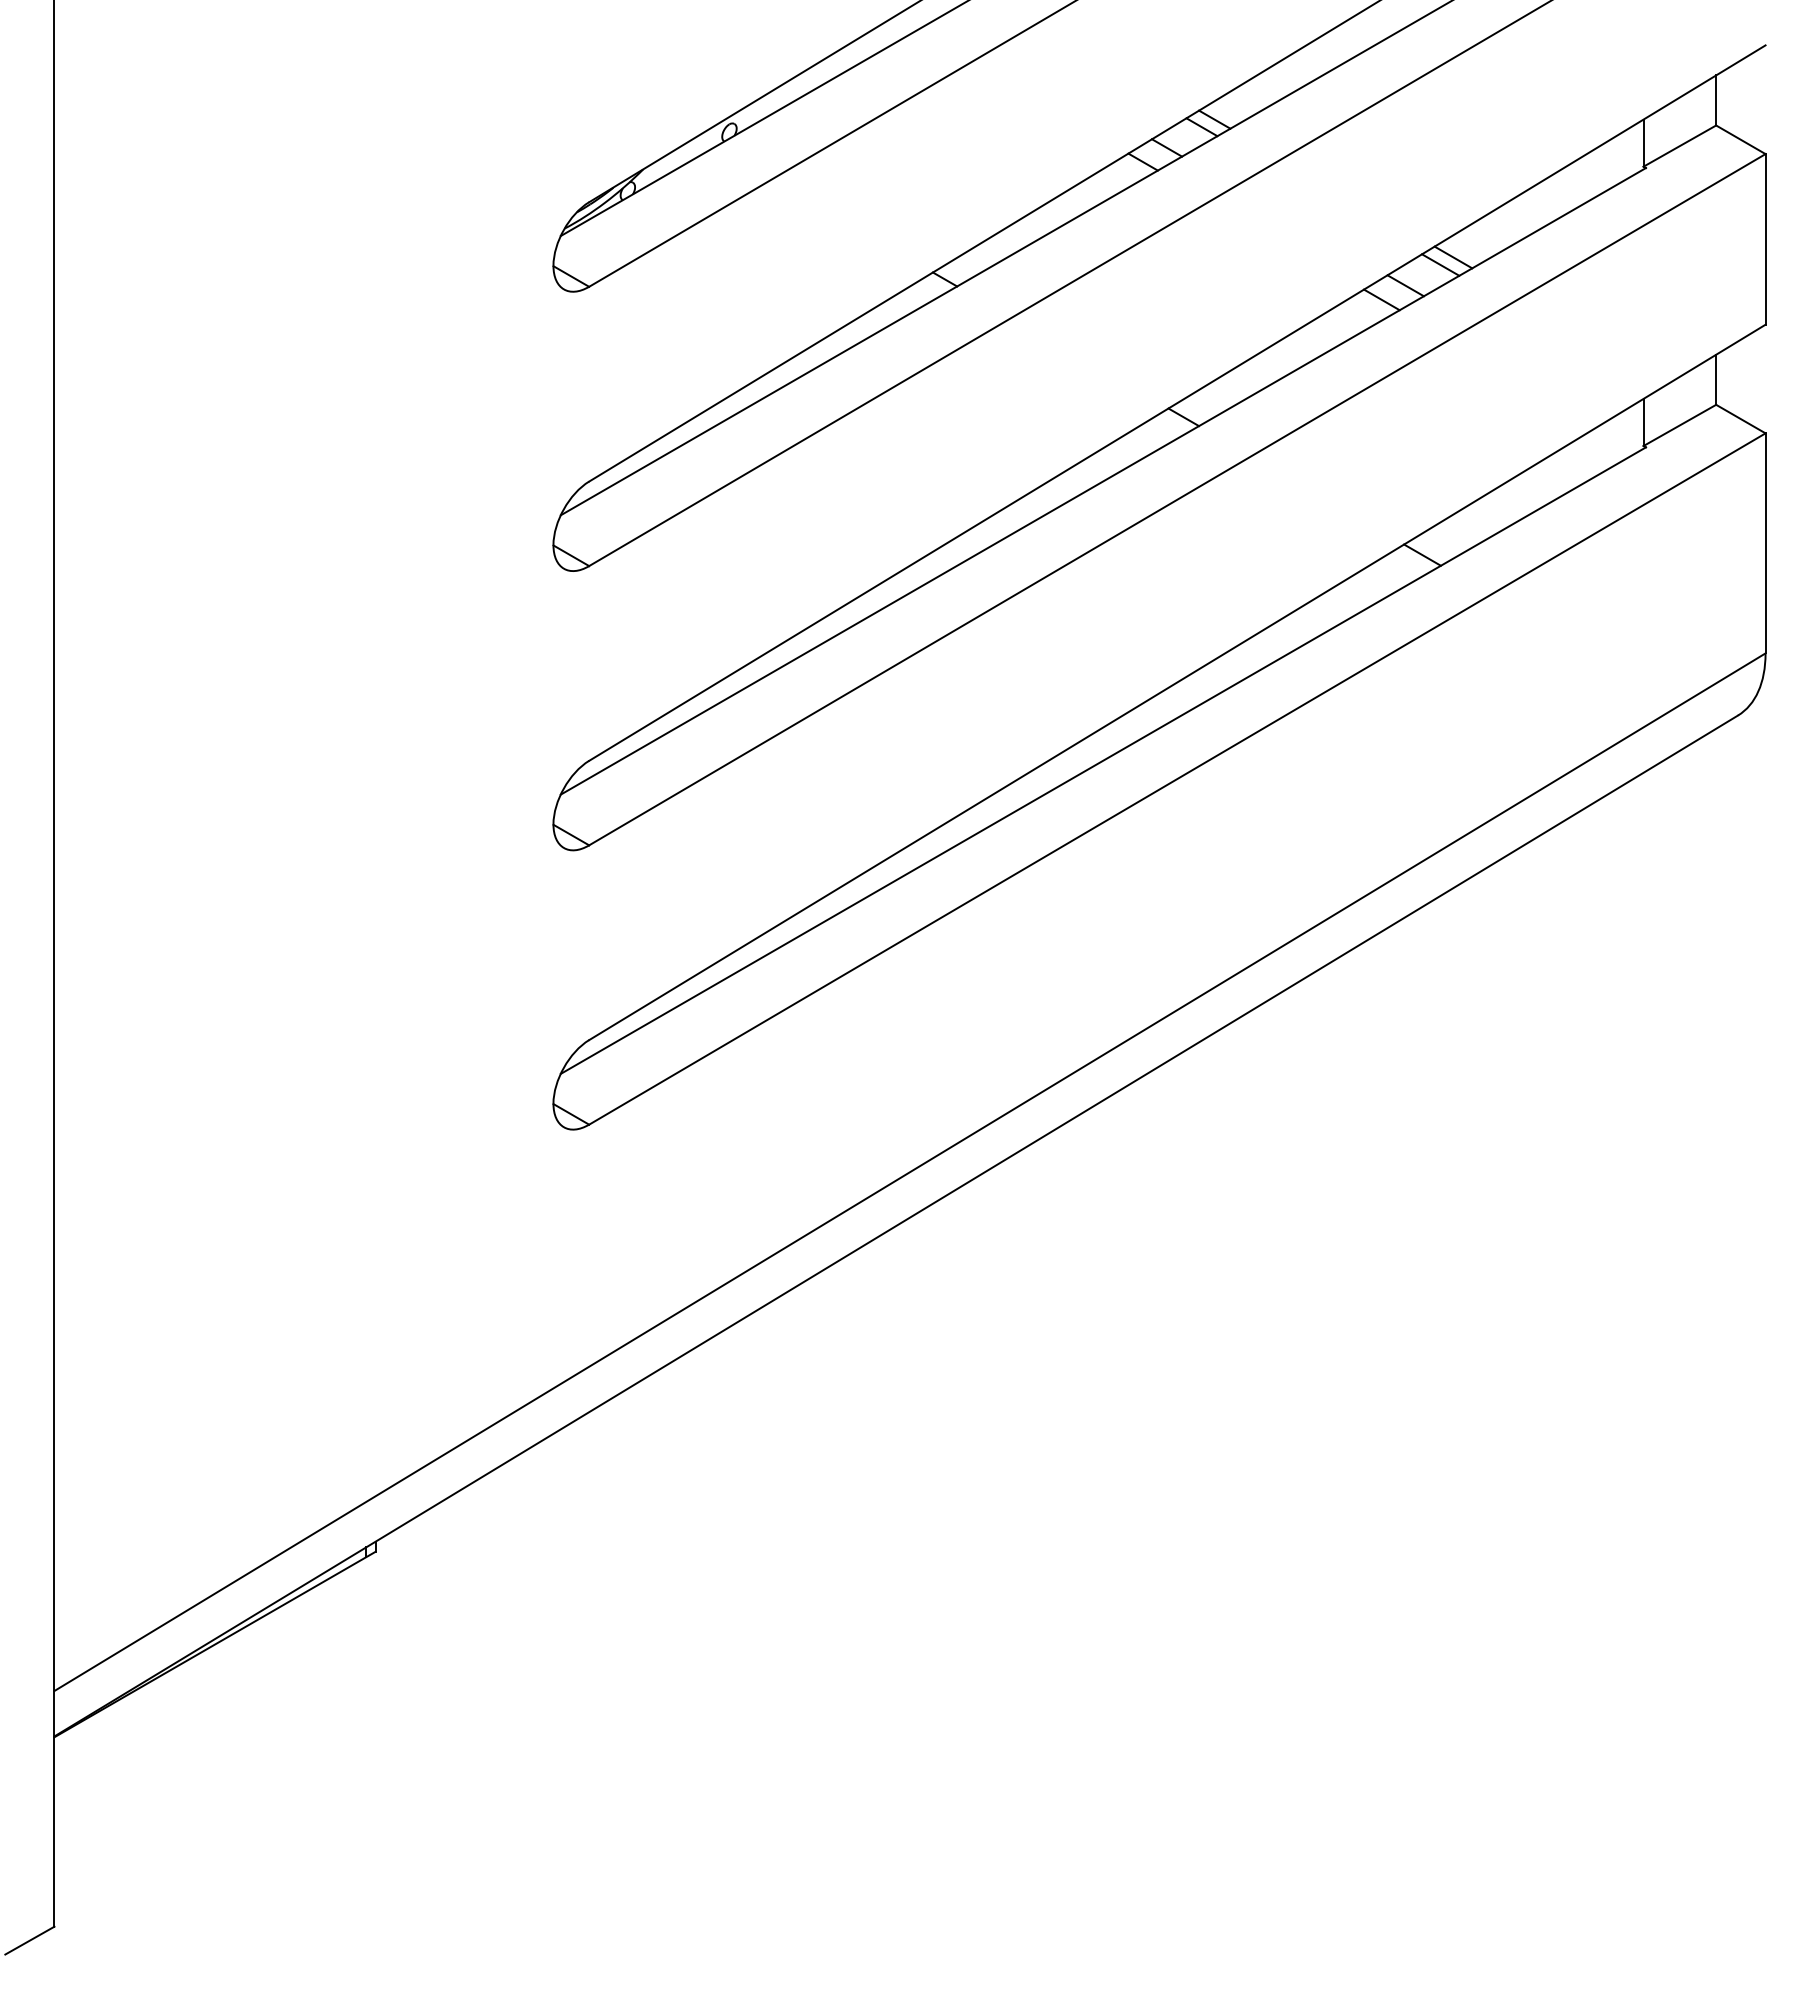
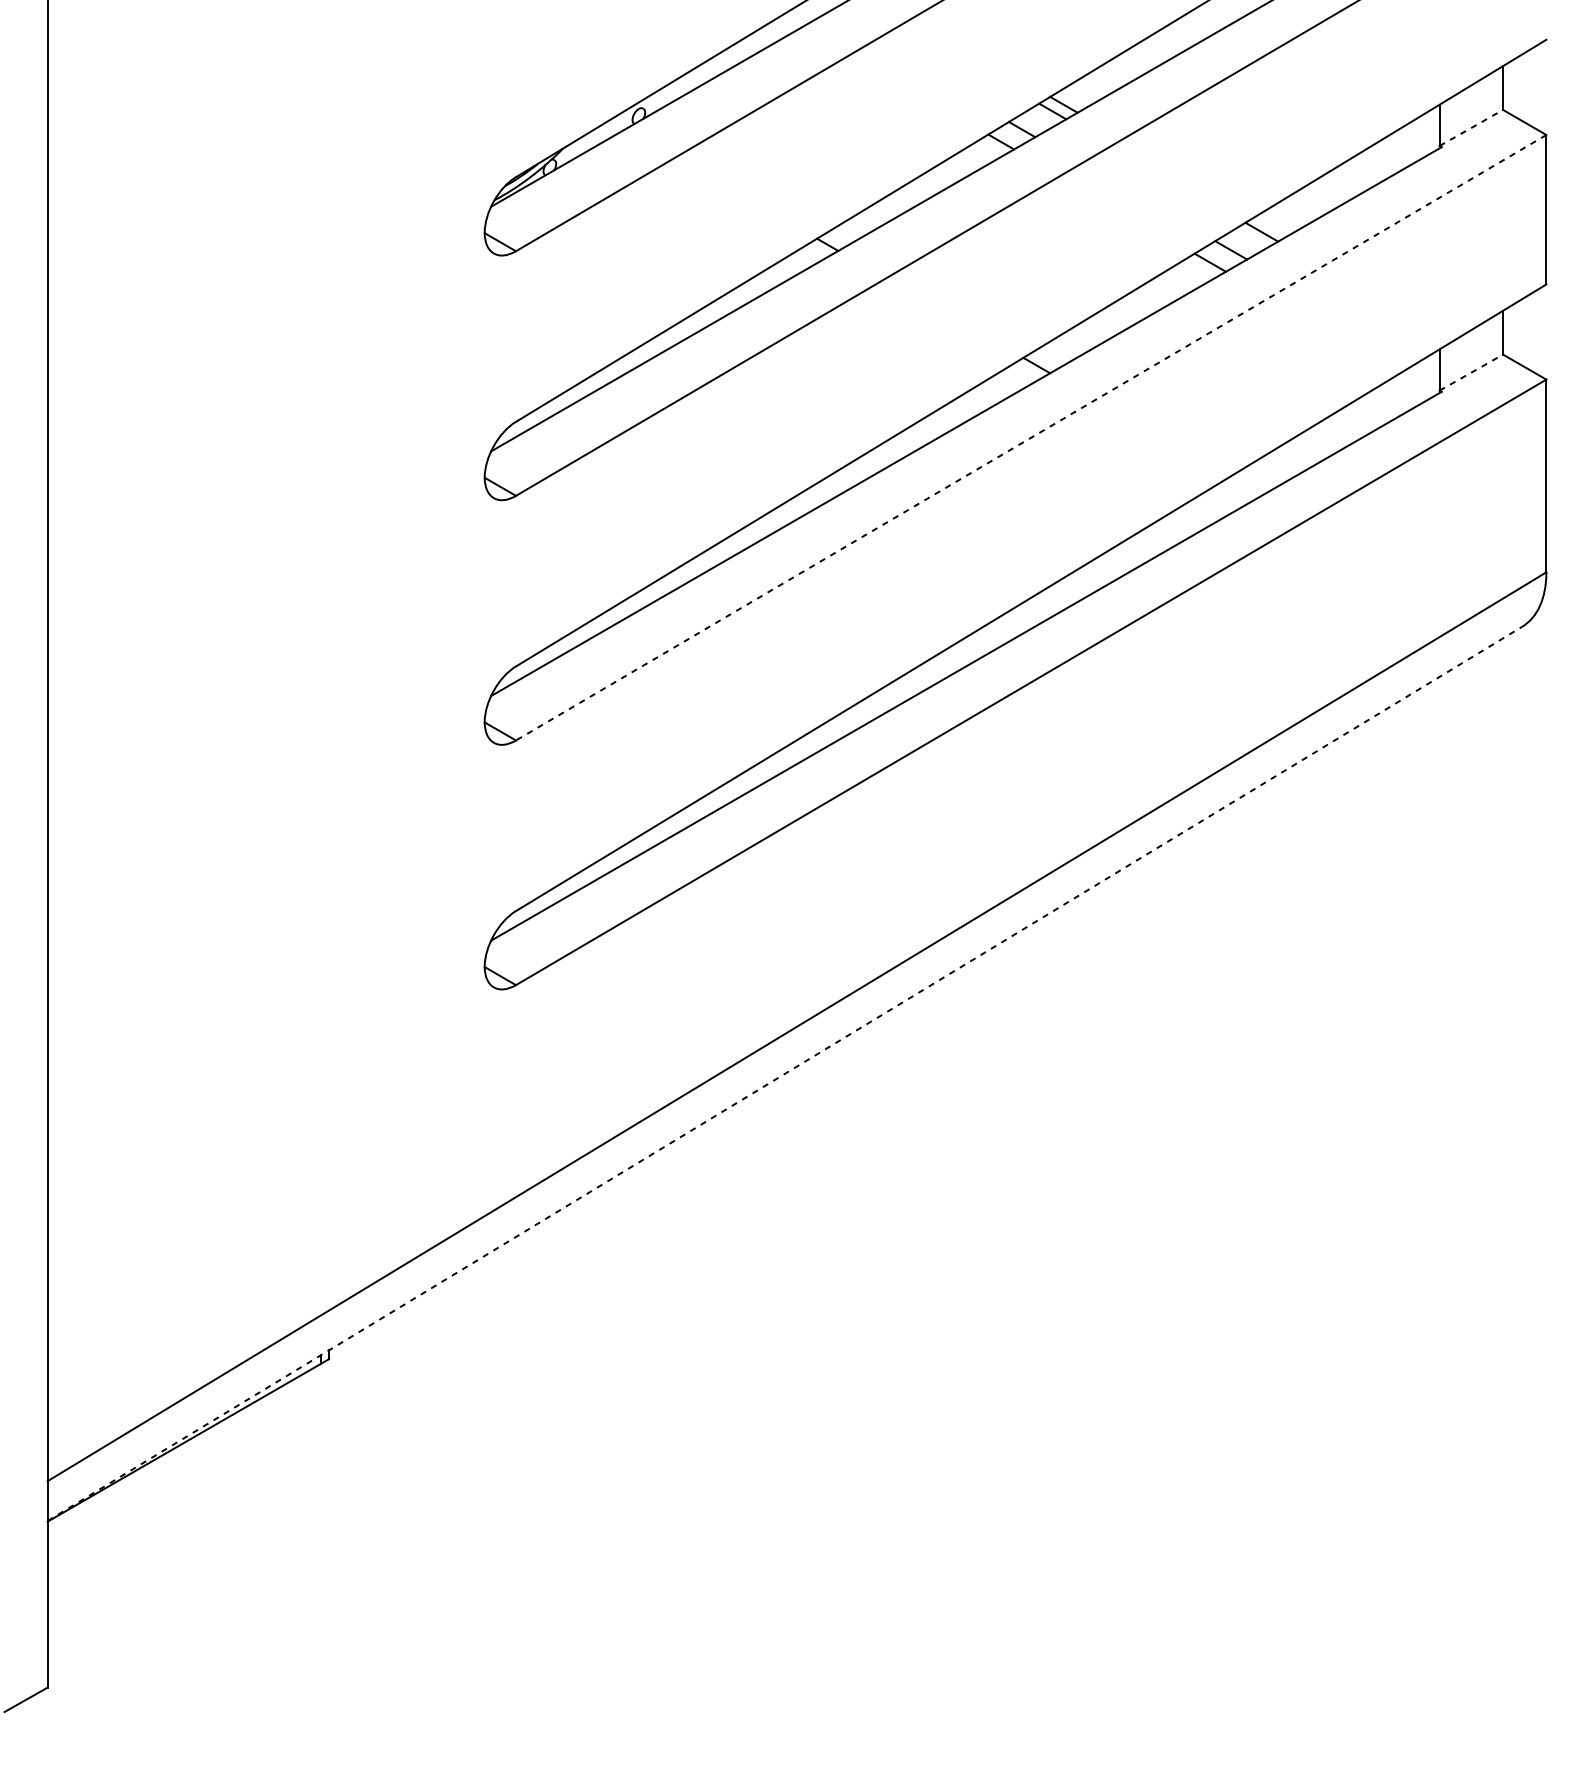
line: (1679, 146) -> (1471, 128), solid -> dashed
line: (1453, 257) -> (1273, 225), removed
line: (1679, 425) -> (1471, 372), solid -> dashed
line: (1176, 499) -> (1030, 437), solid -> dashed
line: (1422, 554) -> (1245, 485), removed
line: (896, 1225) -> (785, 1073), solid -> dashed

